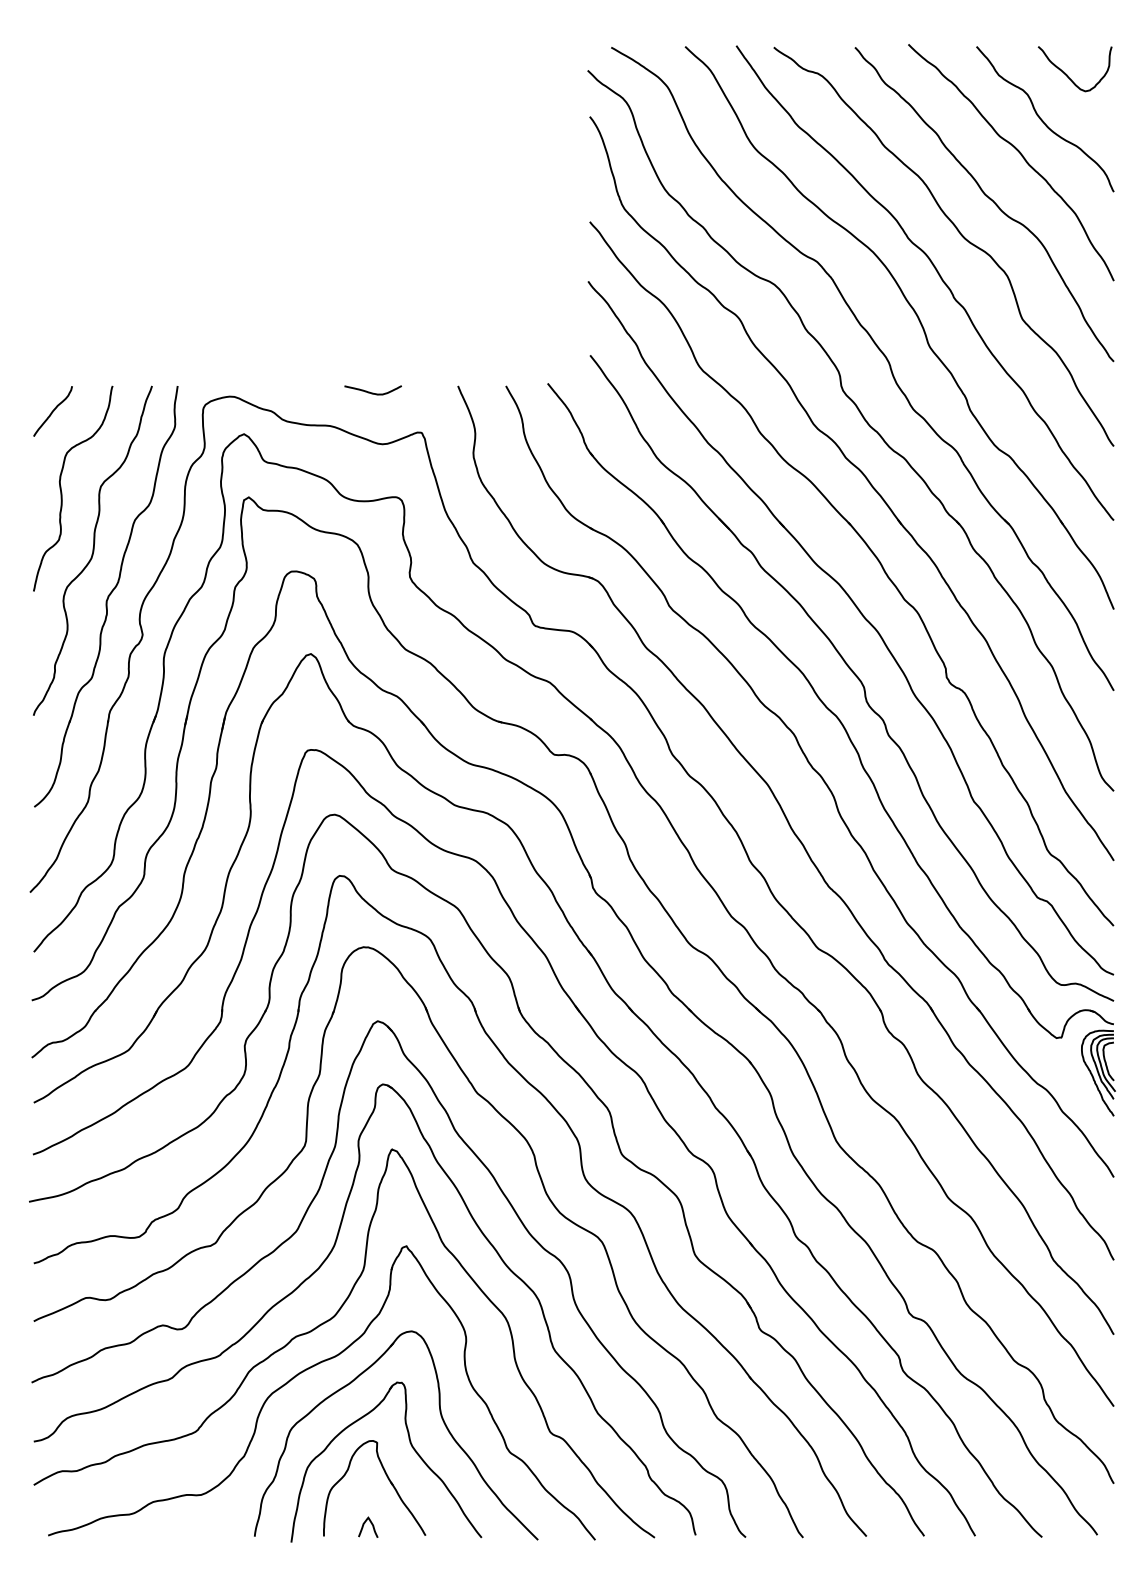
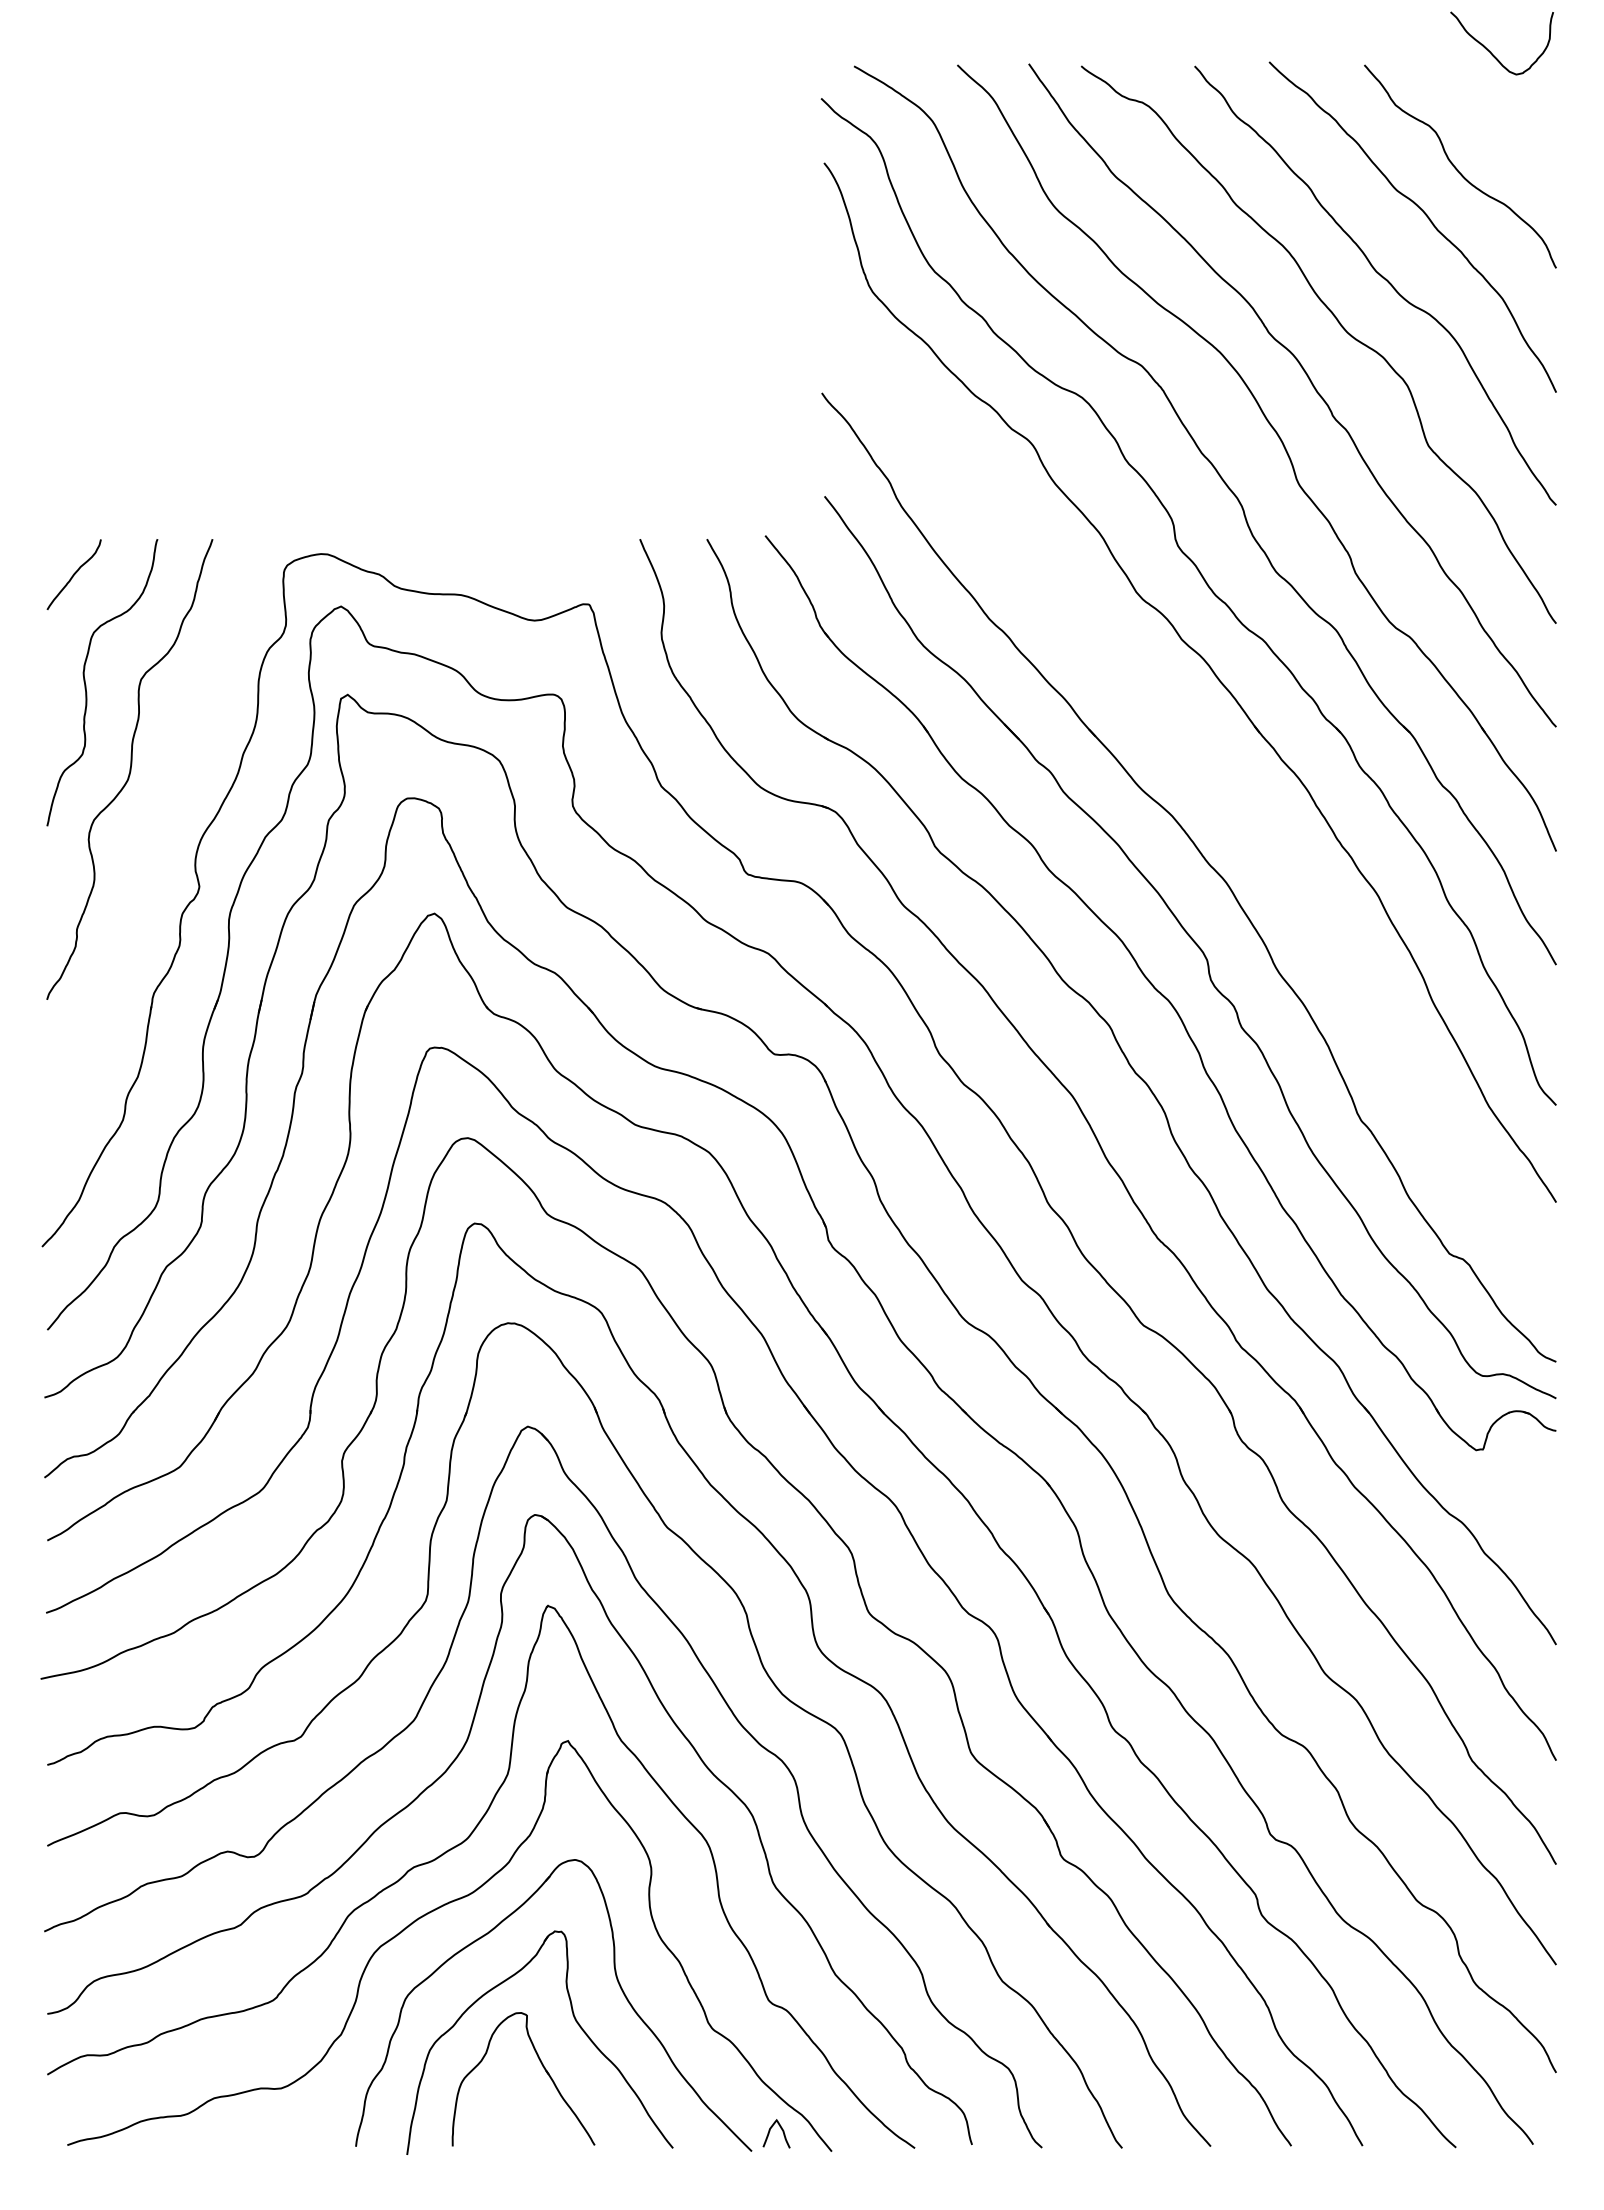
curve: (1067, 75) -> (1491, 52), moved
curve: (372, 392) -> (520, 548), removed
part: (873, 555) -> (1220, 775), removed
part: (106, 596) -> (148, 833), removed
part: (1098, 1073) -> (1534, 1499), removed
curve: (371, 1525) -> (781, 2130), moved

